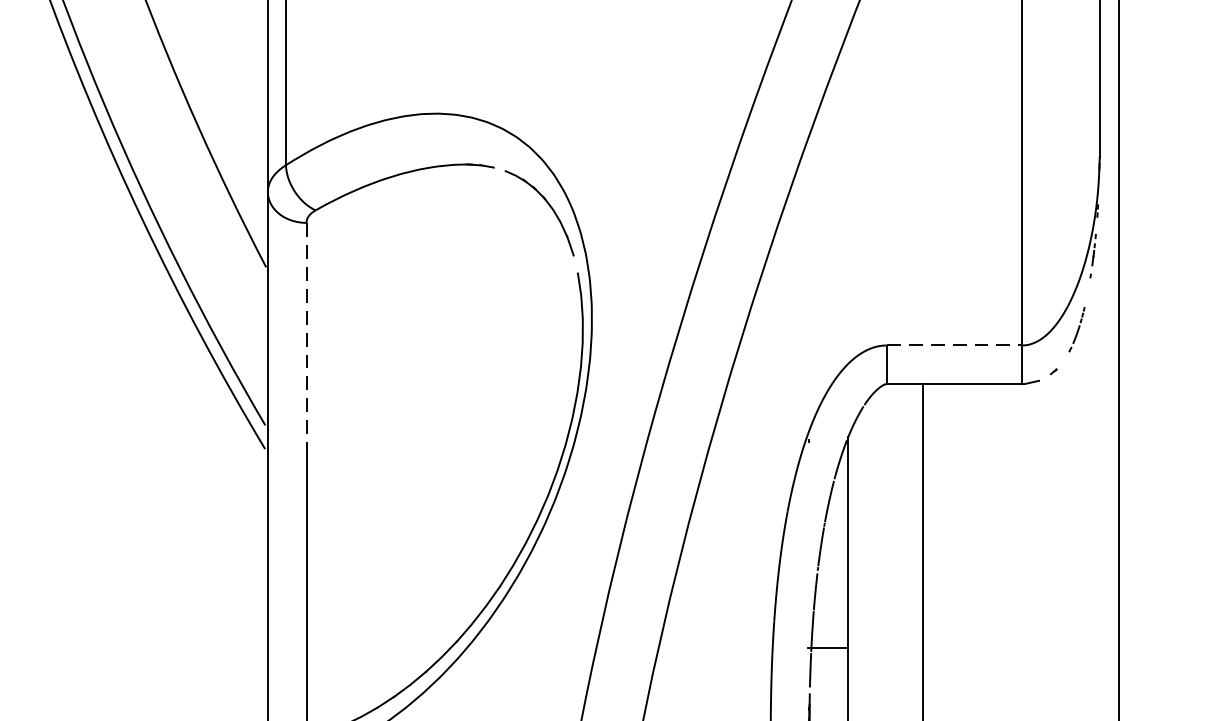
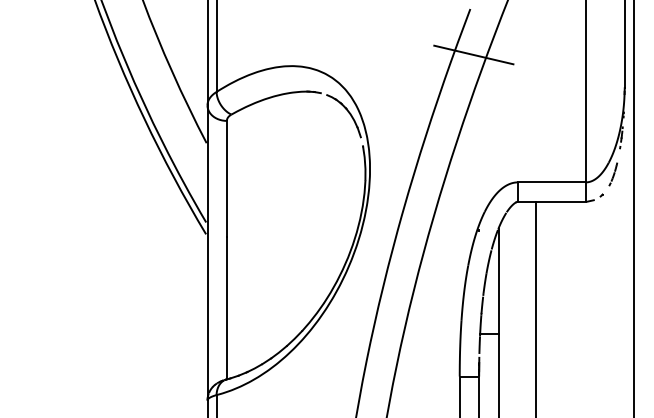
line: (798, 90) -> (473, 54), added
line: (305, 339) -> (226, 179), dashed -> solid
line: (953, 345) -> (551, 182), dashed -> solid

